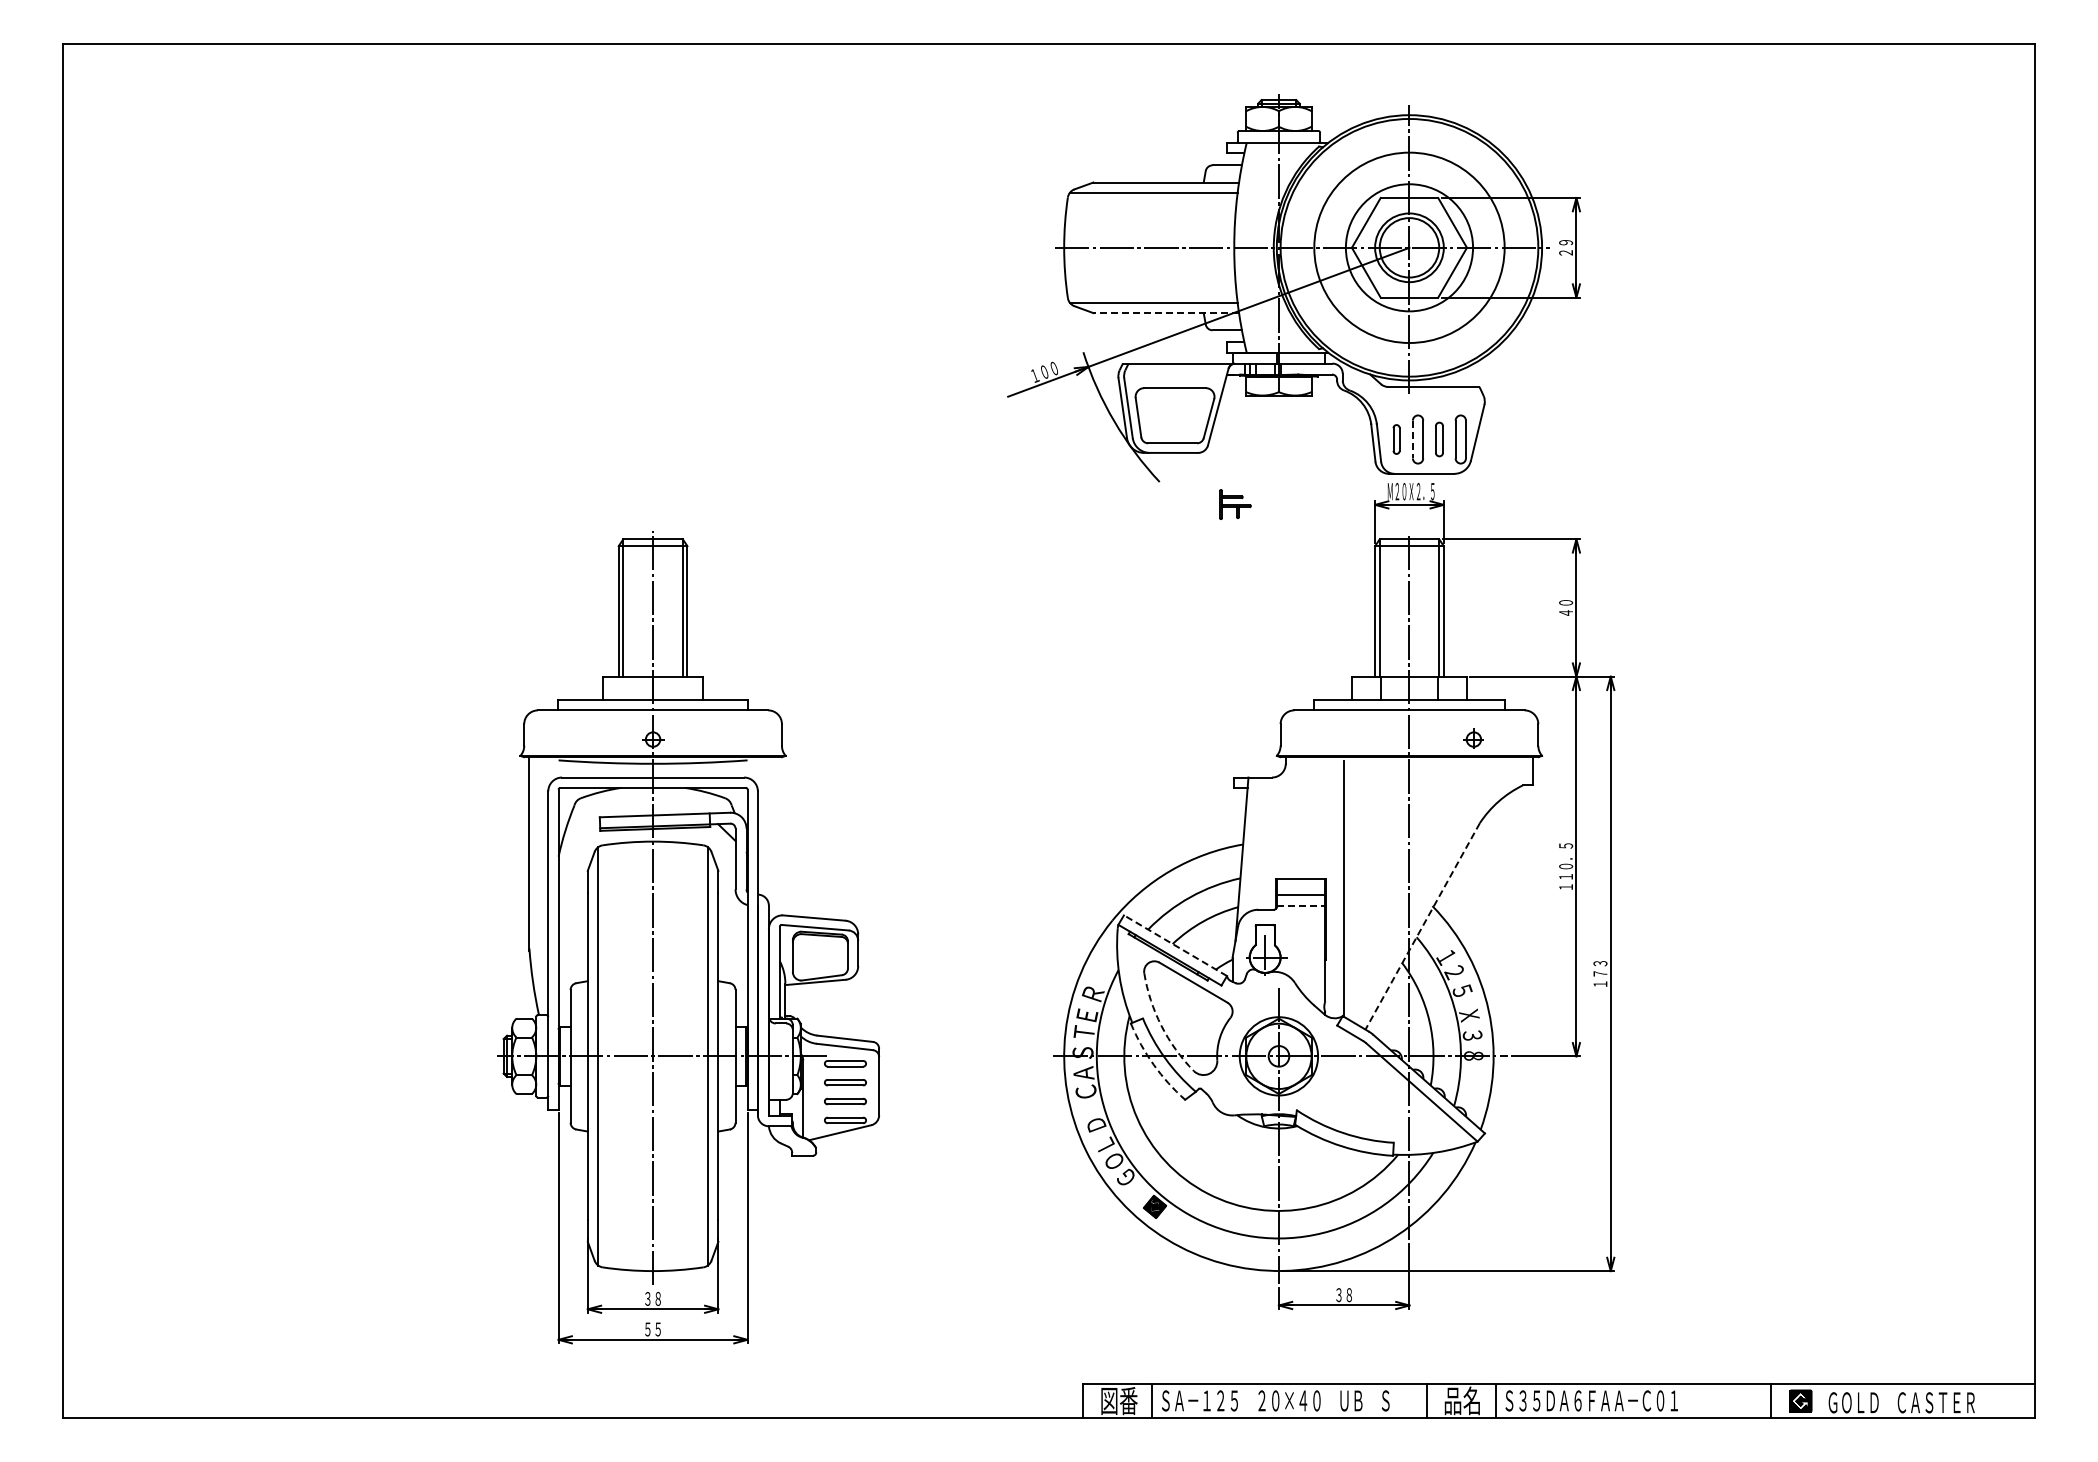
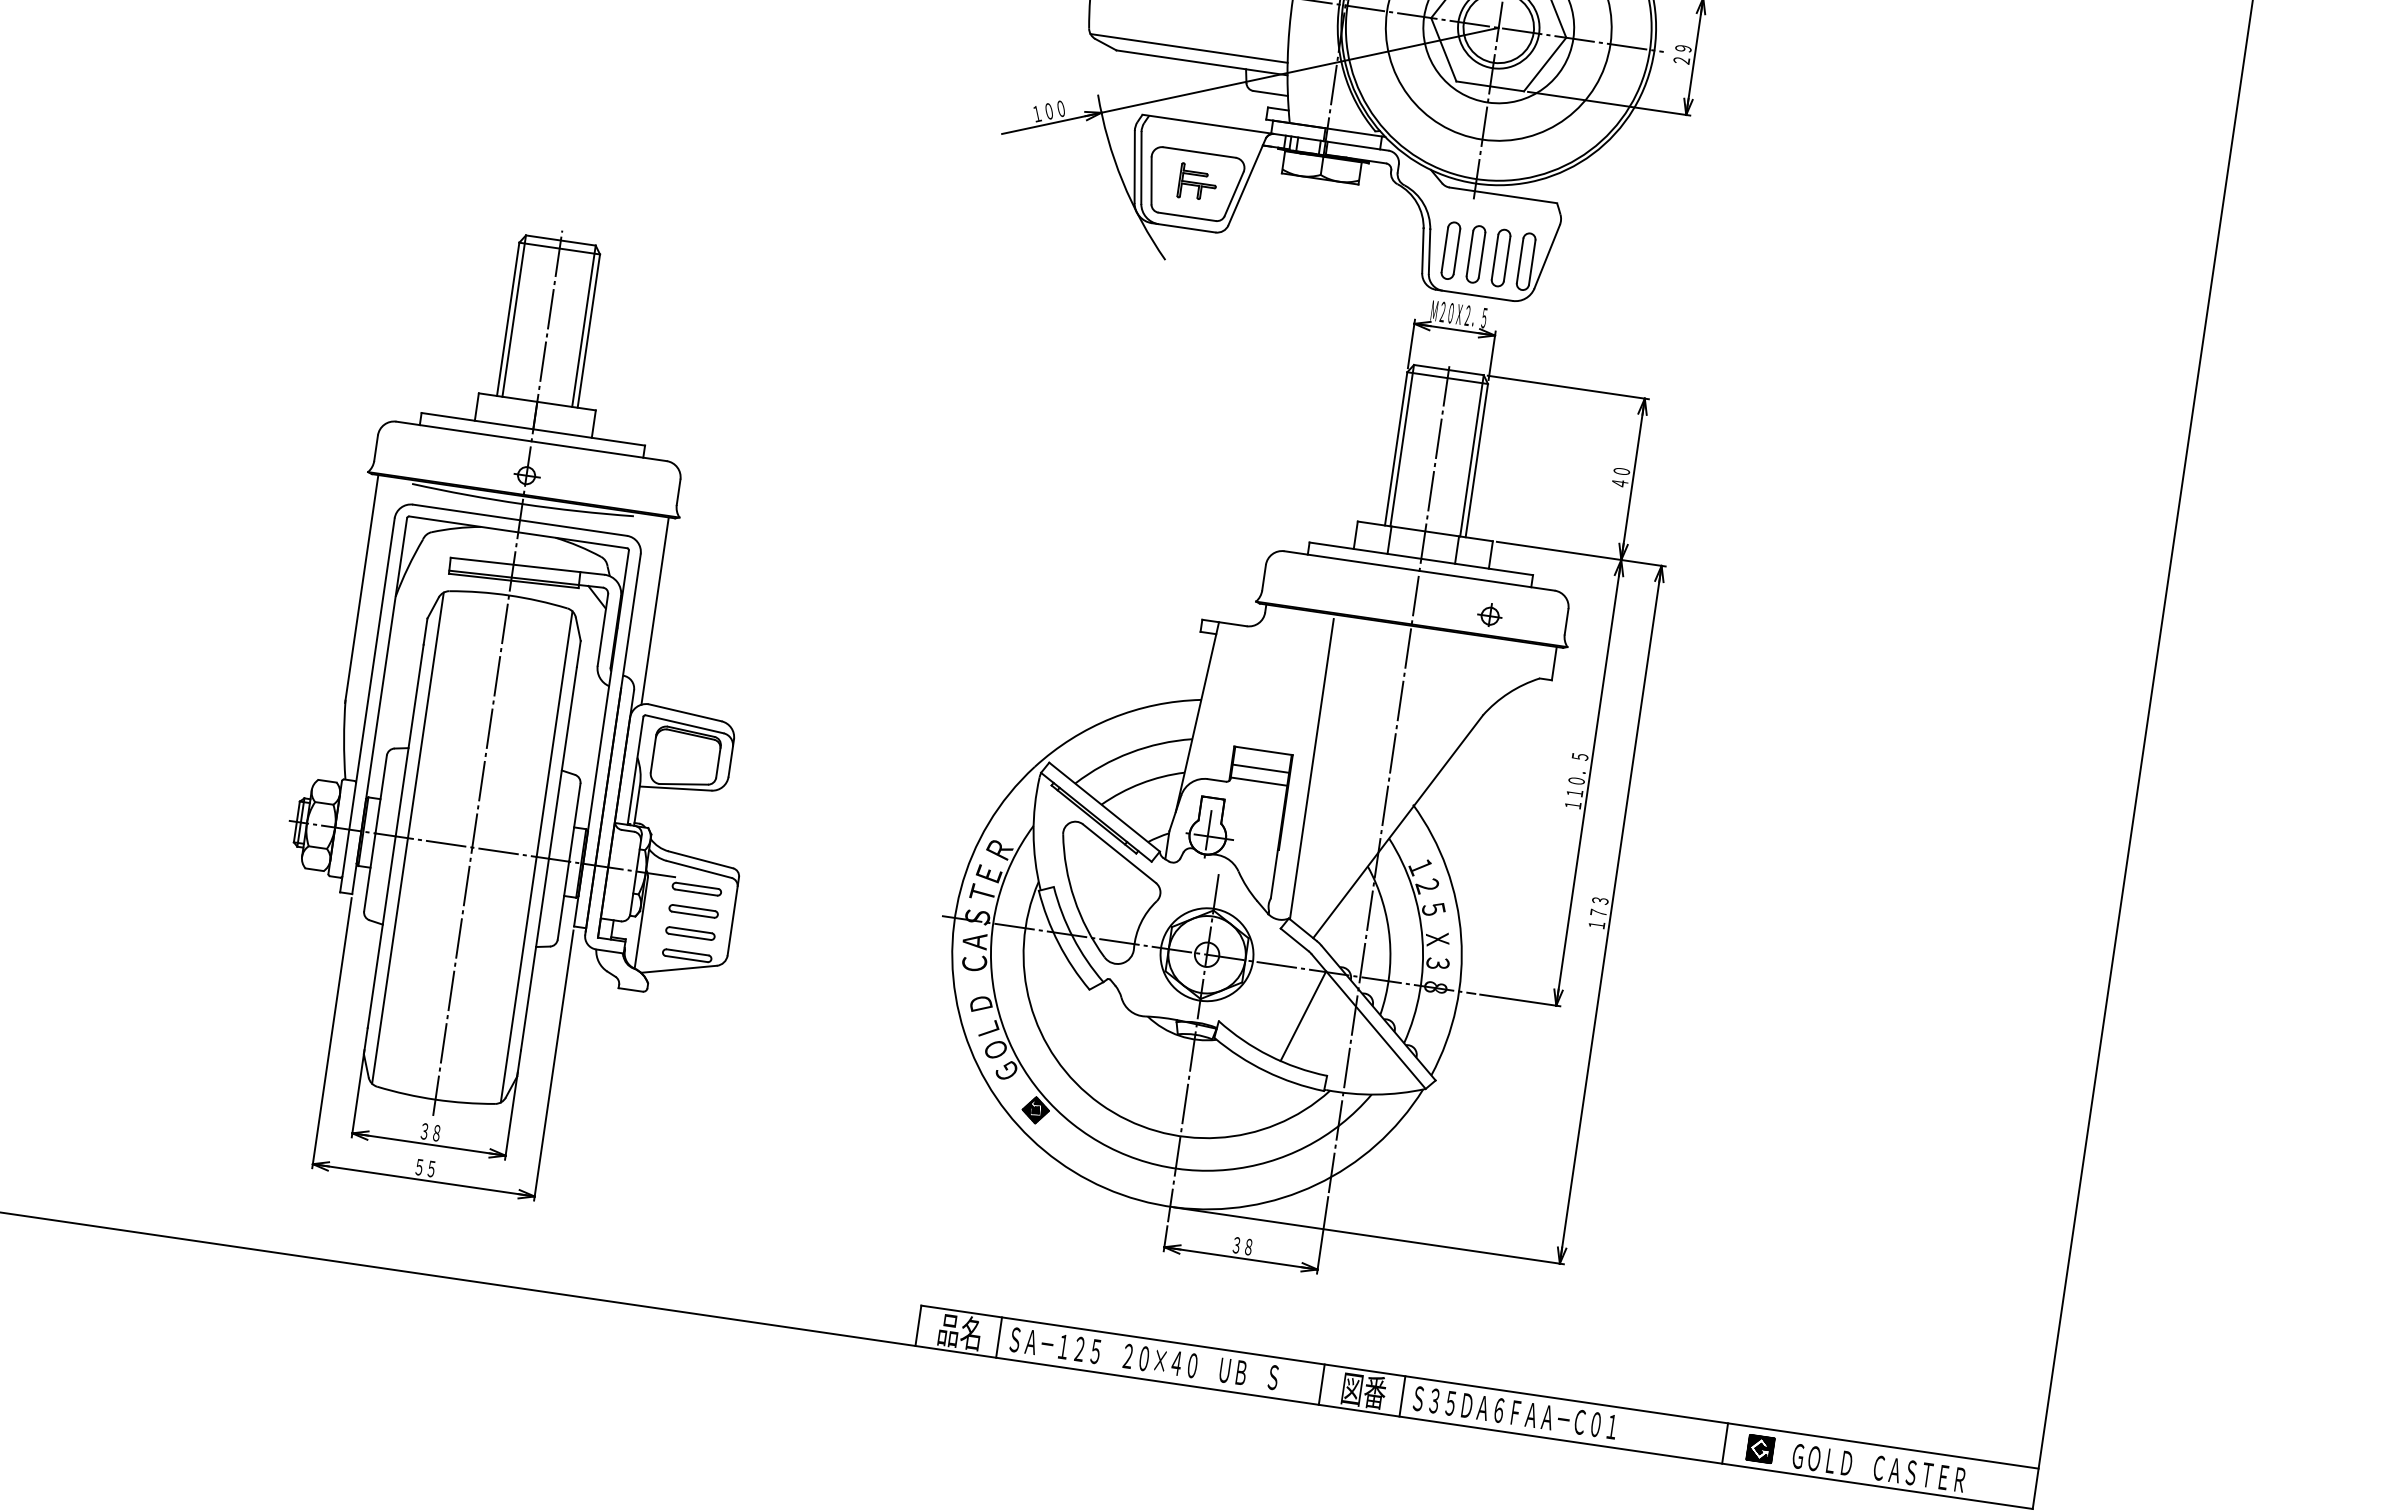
line: (1166, 313) -> (1202, 63), dashed -> solid
part: (1396, 439) -> (1450, 250), size x1.67
line: (1412, 439) -> (1469, 253), dashed -> solid
part: (1439, 439) -> (1501, 258), size x1.43
part: (1235, 504) -> (1198, 182), moved
line: (776, 836) -> (654, 610), added
line: (1301, 905) -> (1259, 781), dashed -> solid
line: (1422, 926) -> (1397, 826), dashed -> solid
line: (1175, 945) -> (1104, 806), dashed -> solid
arc: (1161, 1025) -> (1074, 898), dashed -> solid
arc: (1153, 1064) -> (1058, 942), dashed -> solid
line: (1366, 1095) -> (1303, 1015), added
text: (1119, 1400) -> (960, 1331), 図番 -> 品名
text: (1462, 1400) -> (1363, 1390), 品名 -> 図番

